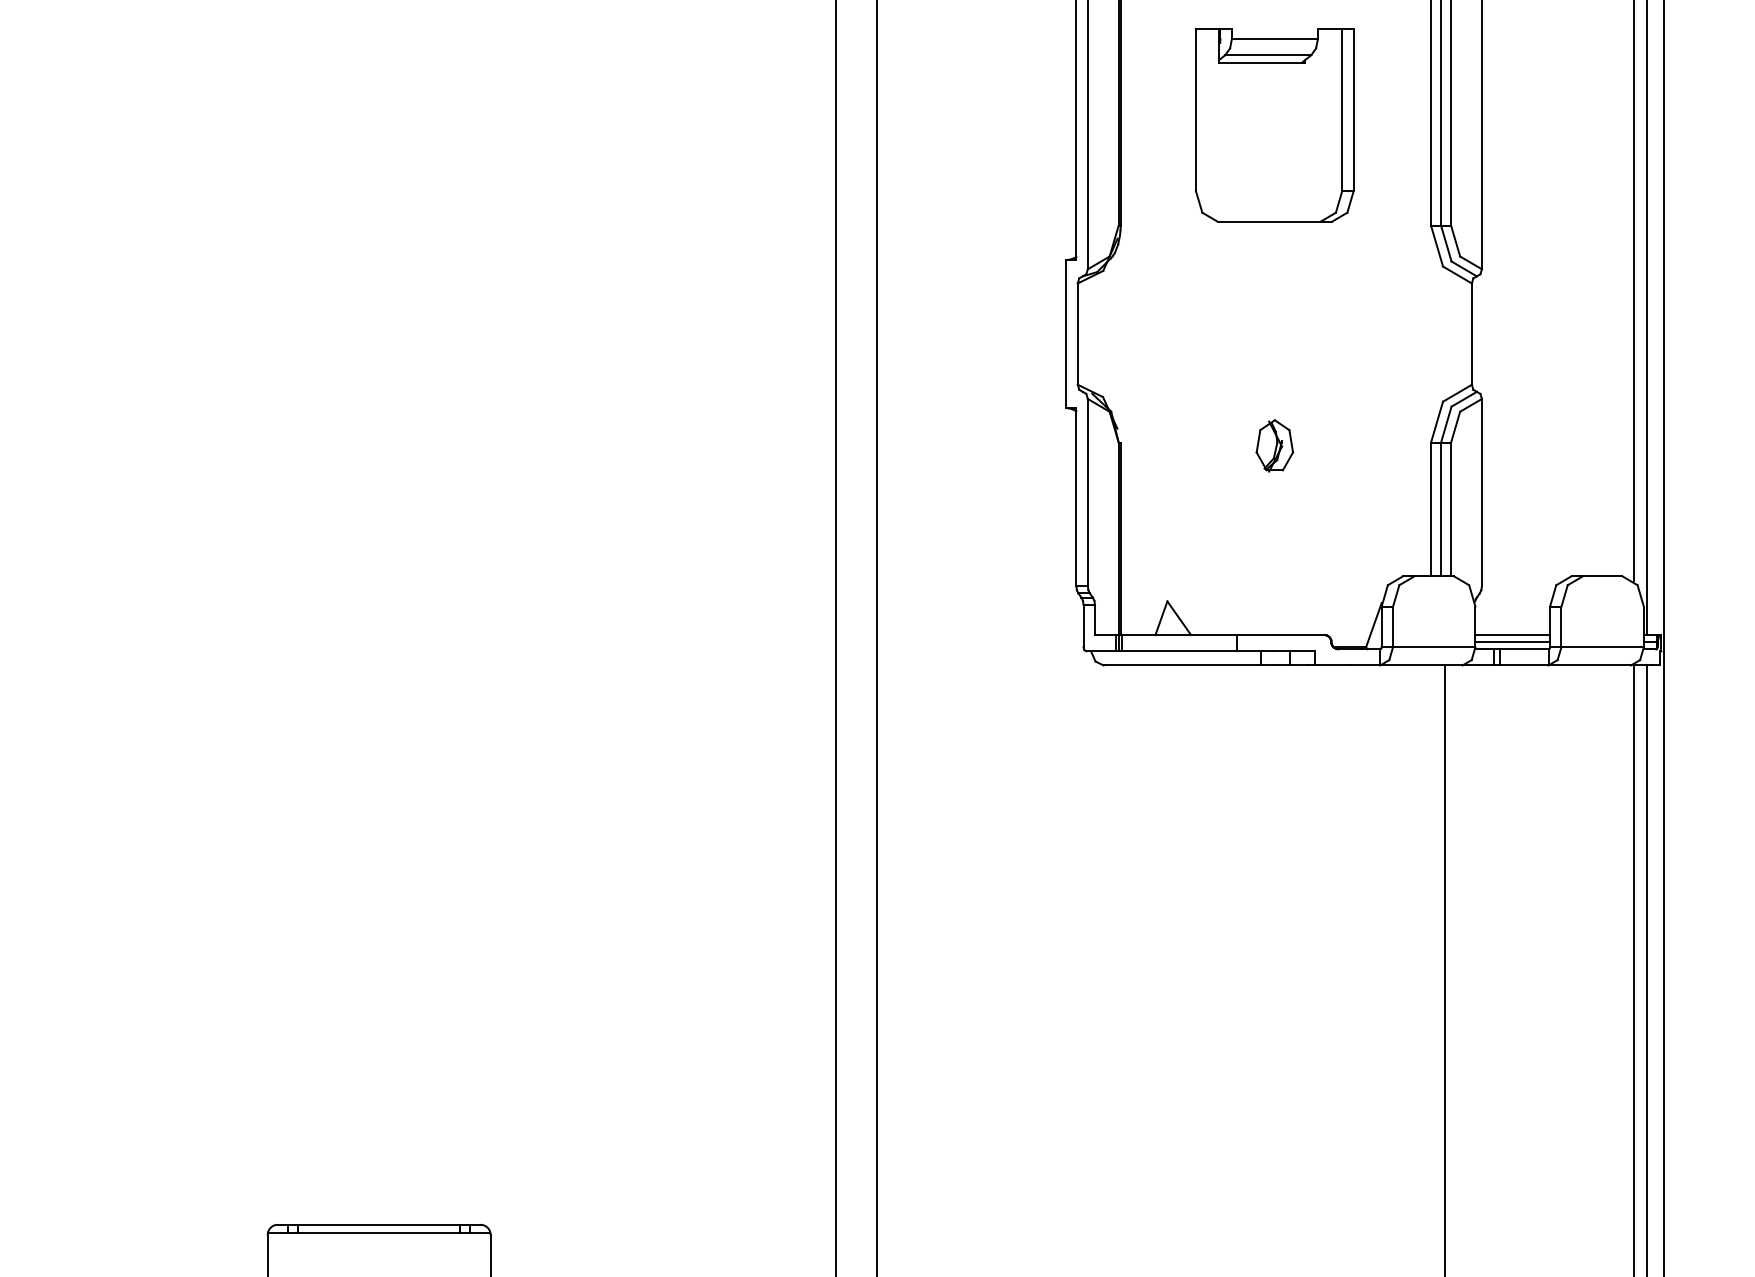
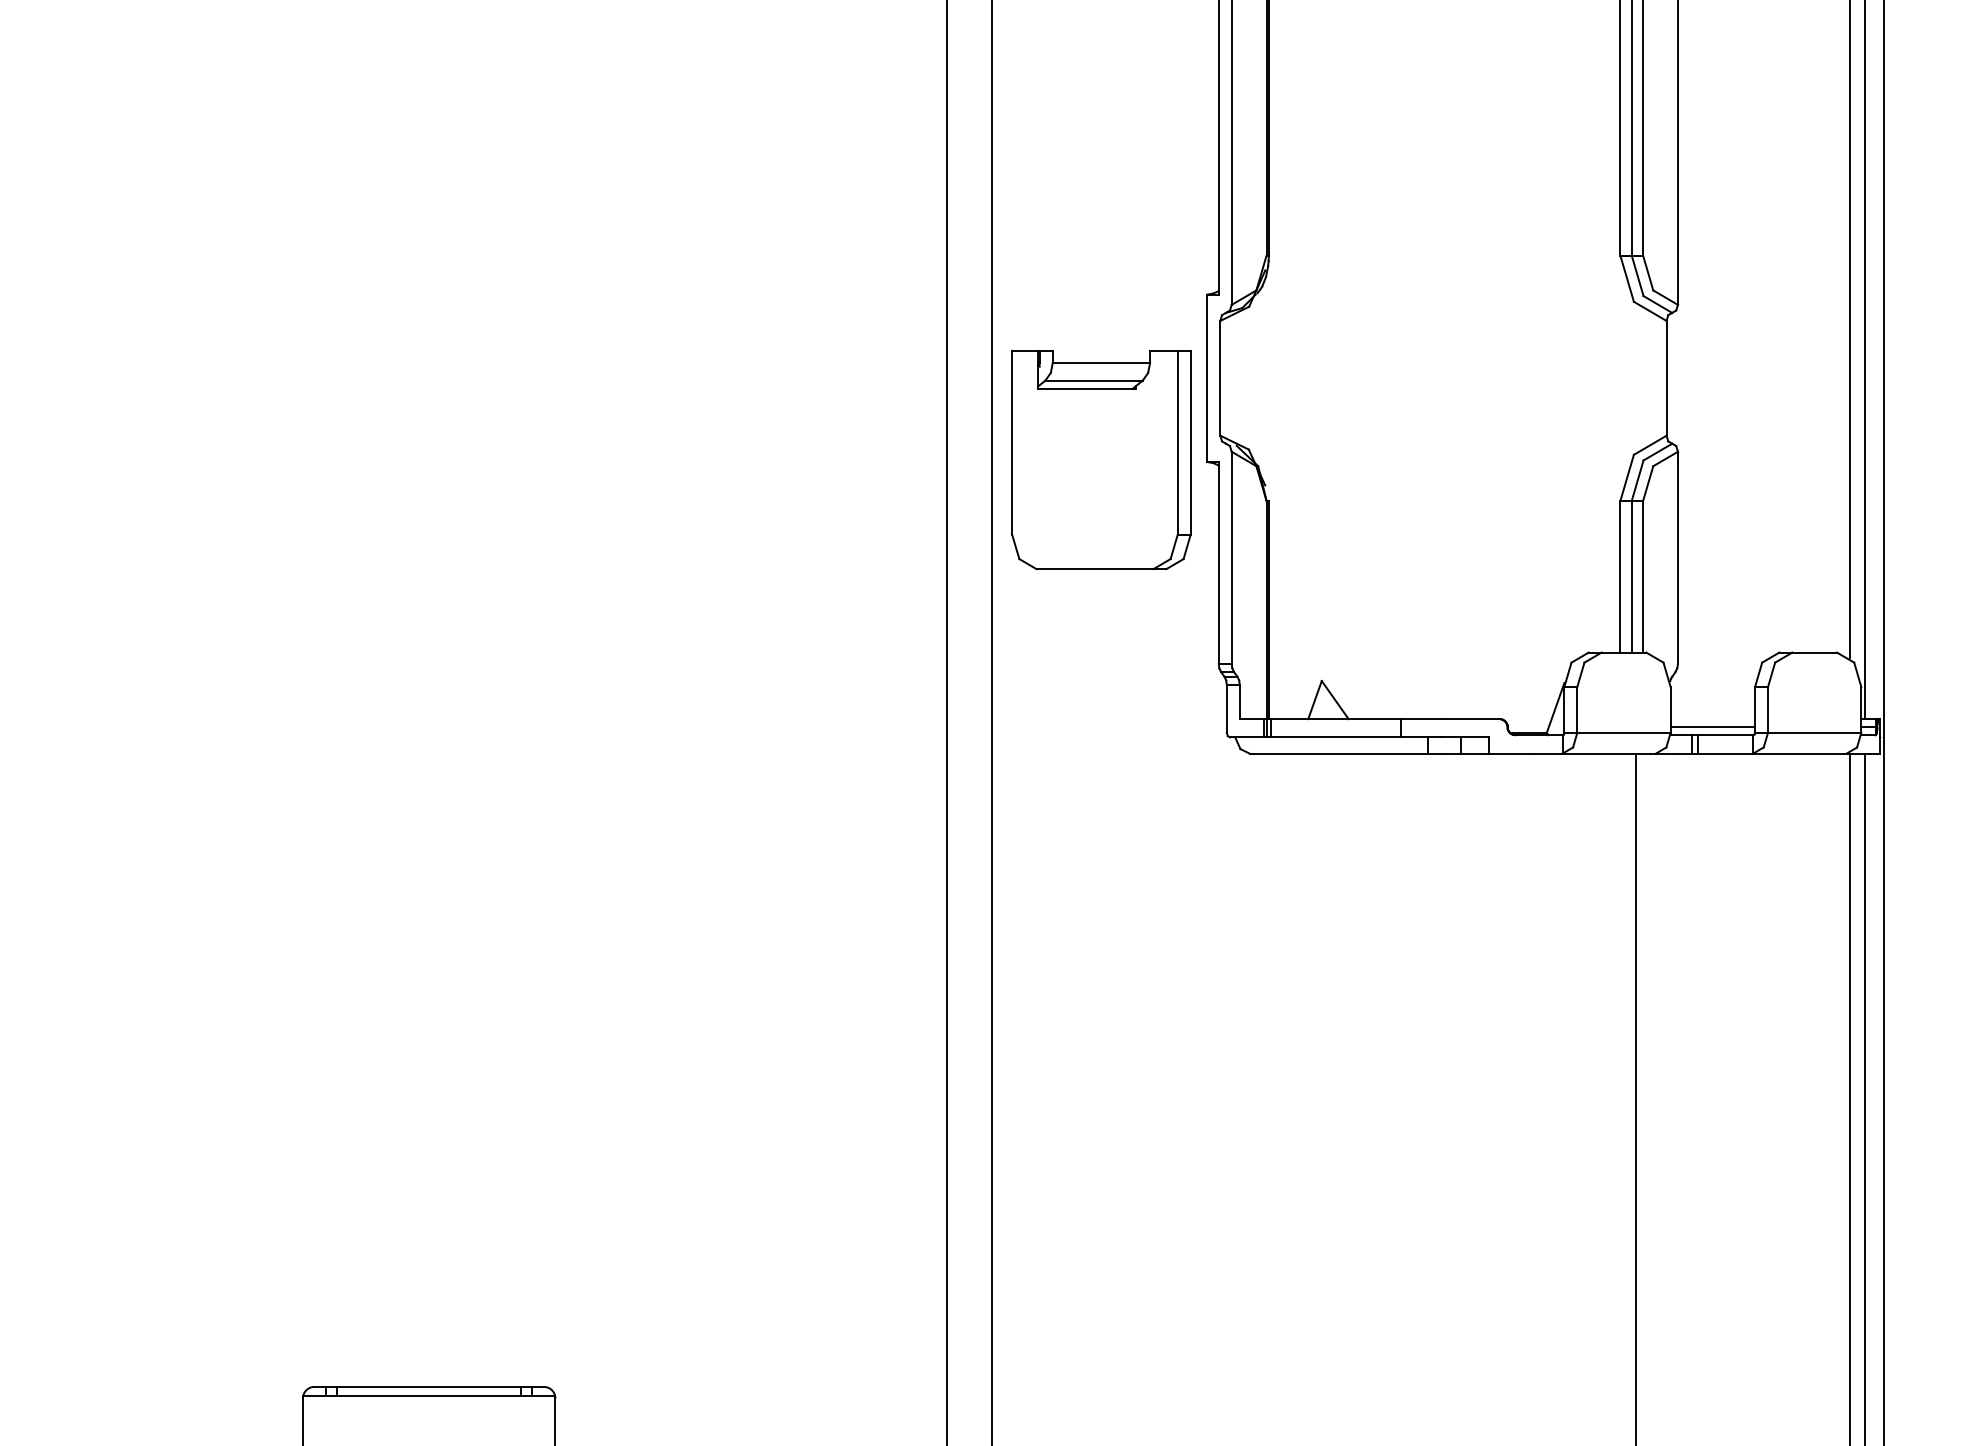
part: (1274, 125) -> (1101, 460), moved
part: (1274, 445) -> (1443, 504), removed
line: (1512, 635) -> (1712, 719), removed

